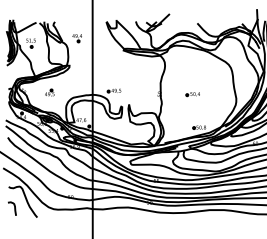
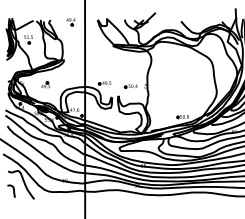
part: (76, 38) -> (70, 22), moved
part: (192, 94) -> (130, 86), moved

